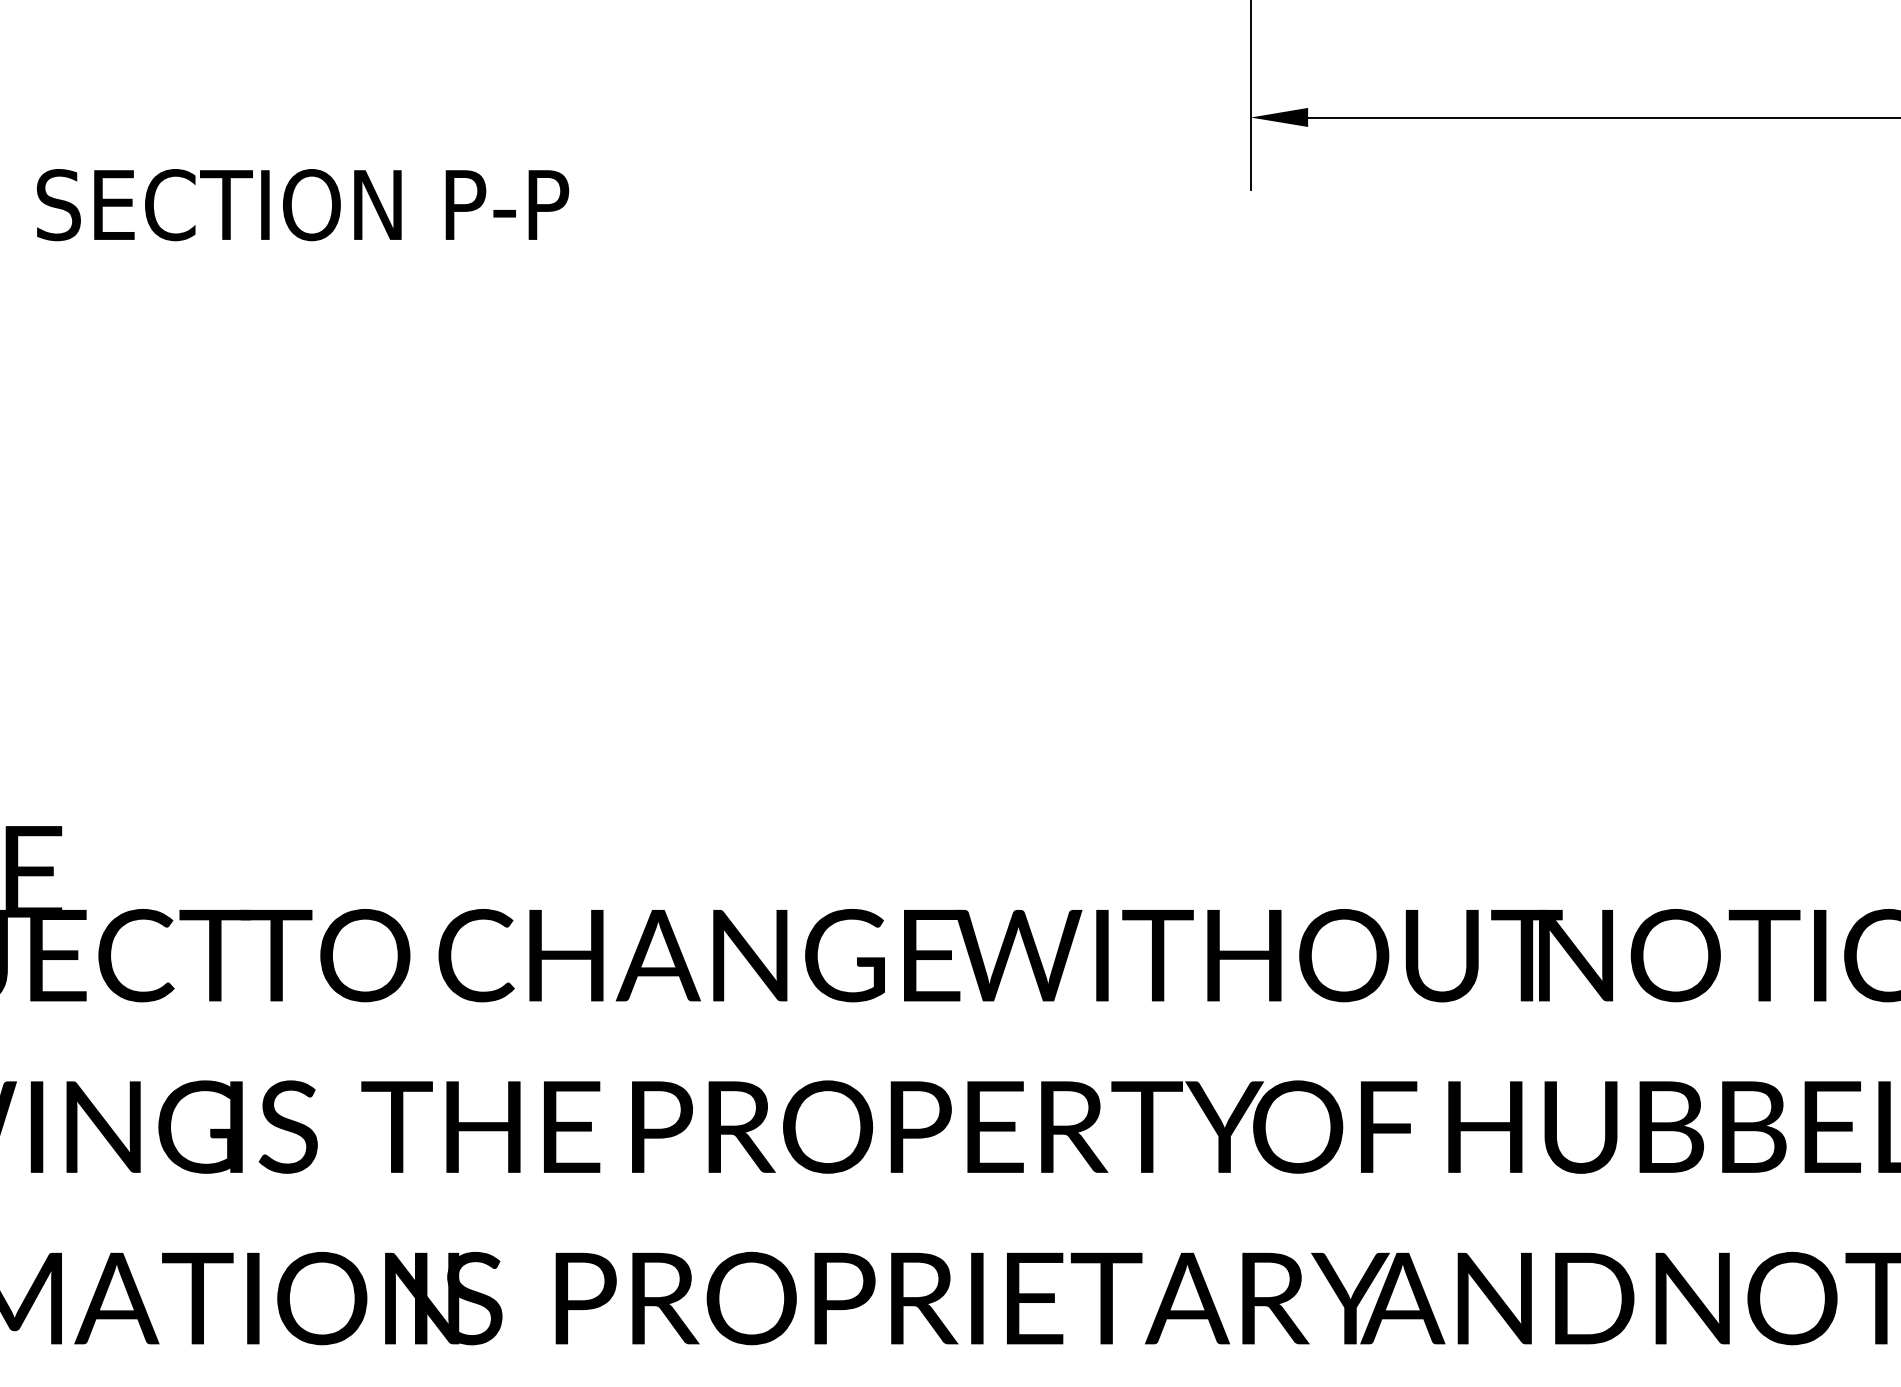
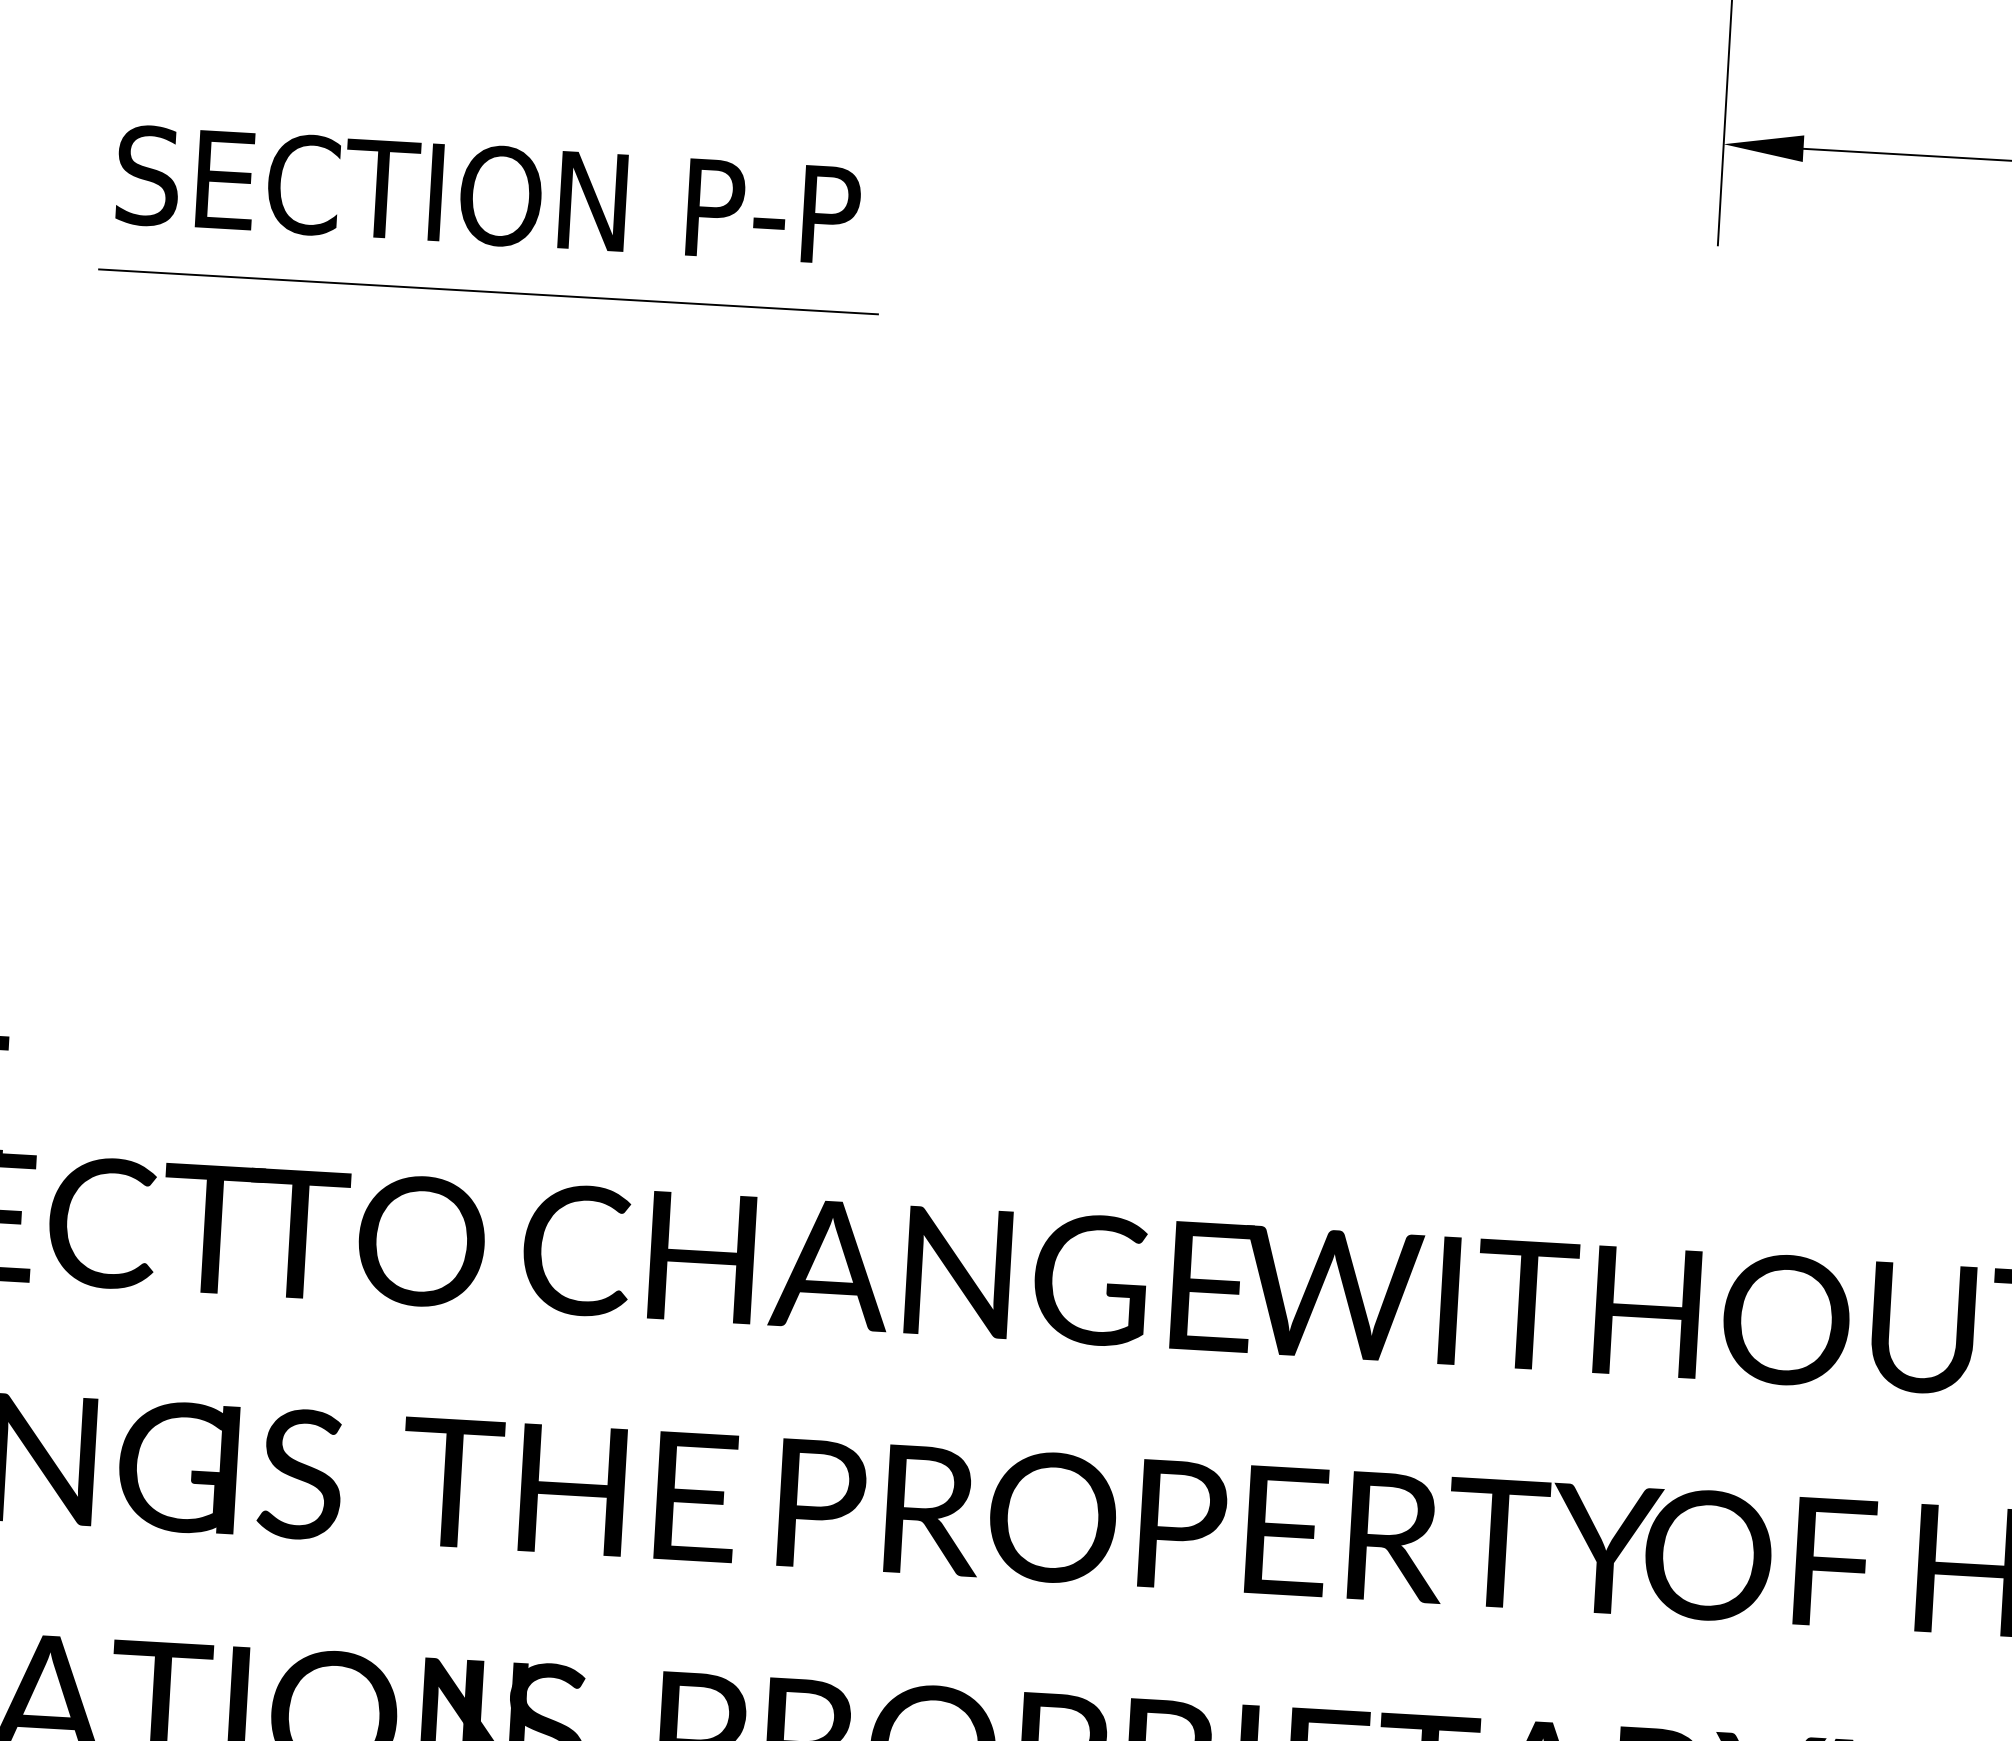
text: (303, 205) -> (489, 196), moved
line: (373, 274) -> (487, 292), added

